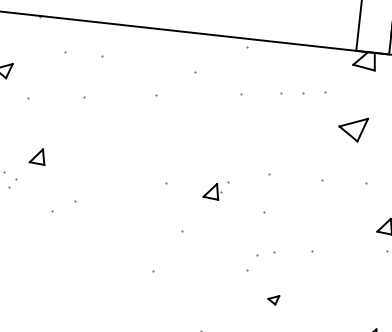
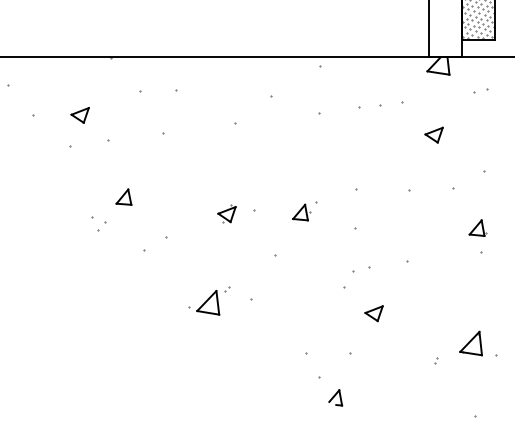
part: (352, 128) -> (433, 134), size x0.62
part: (137, 184) -> (226, 213), added
part: (111, 268) -> (209, 300), added
part: (273, 299) -> (373, 313), size x1.67

